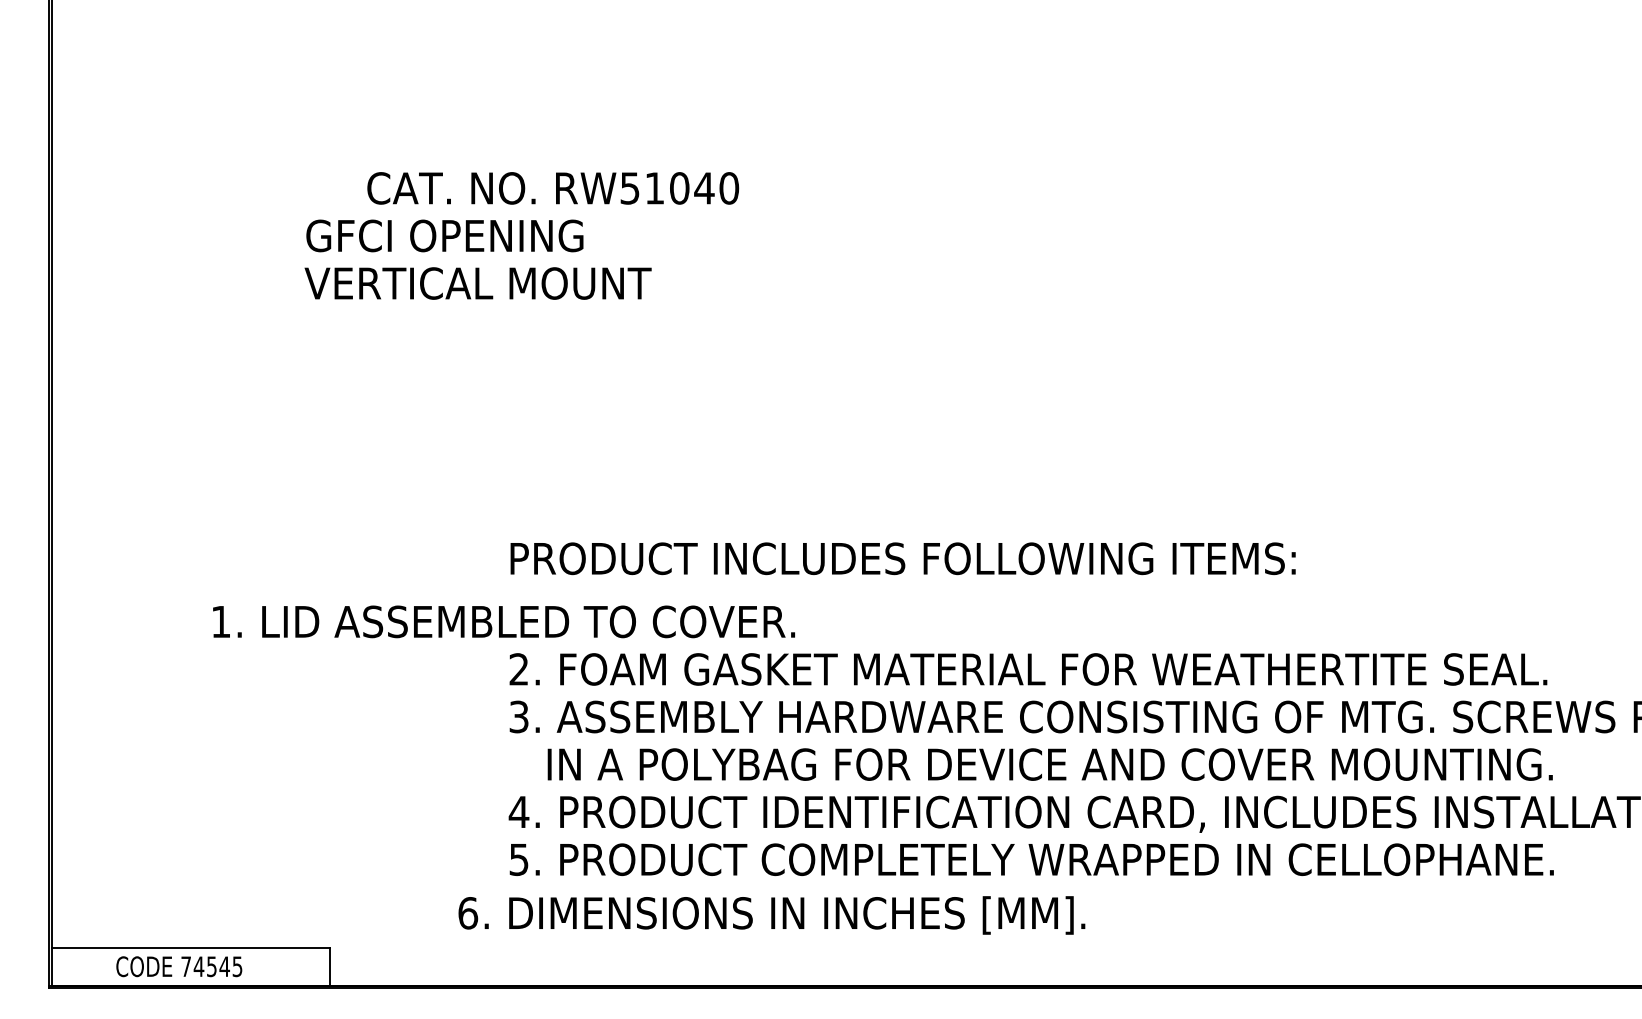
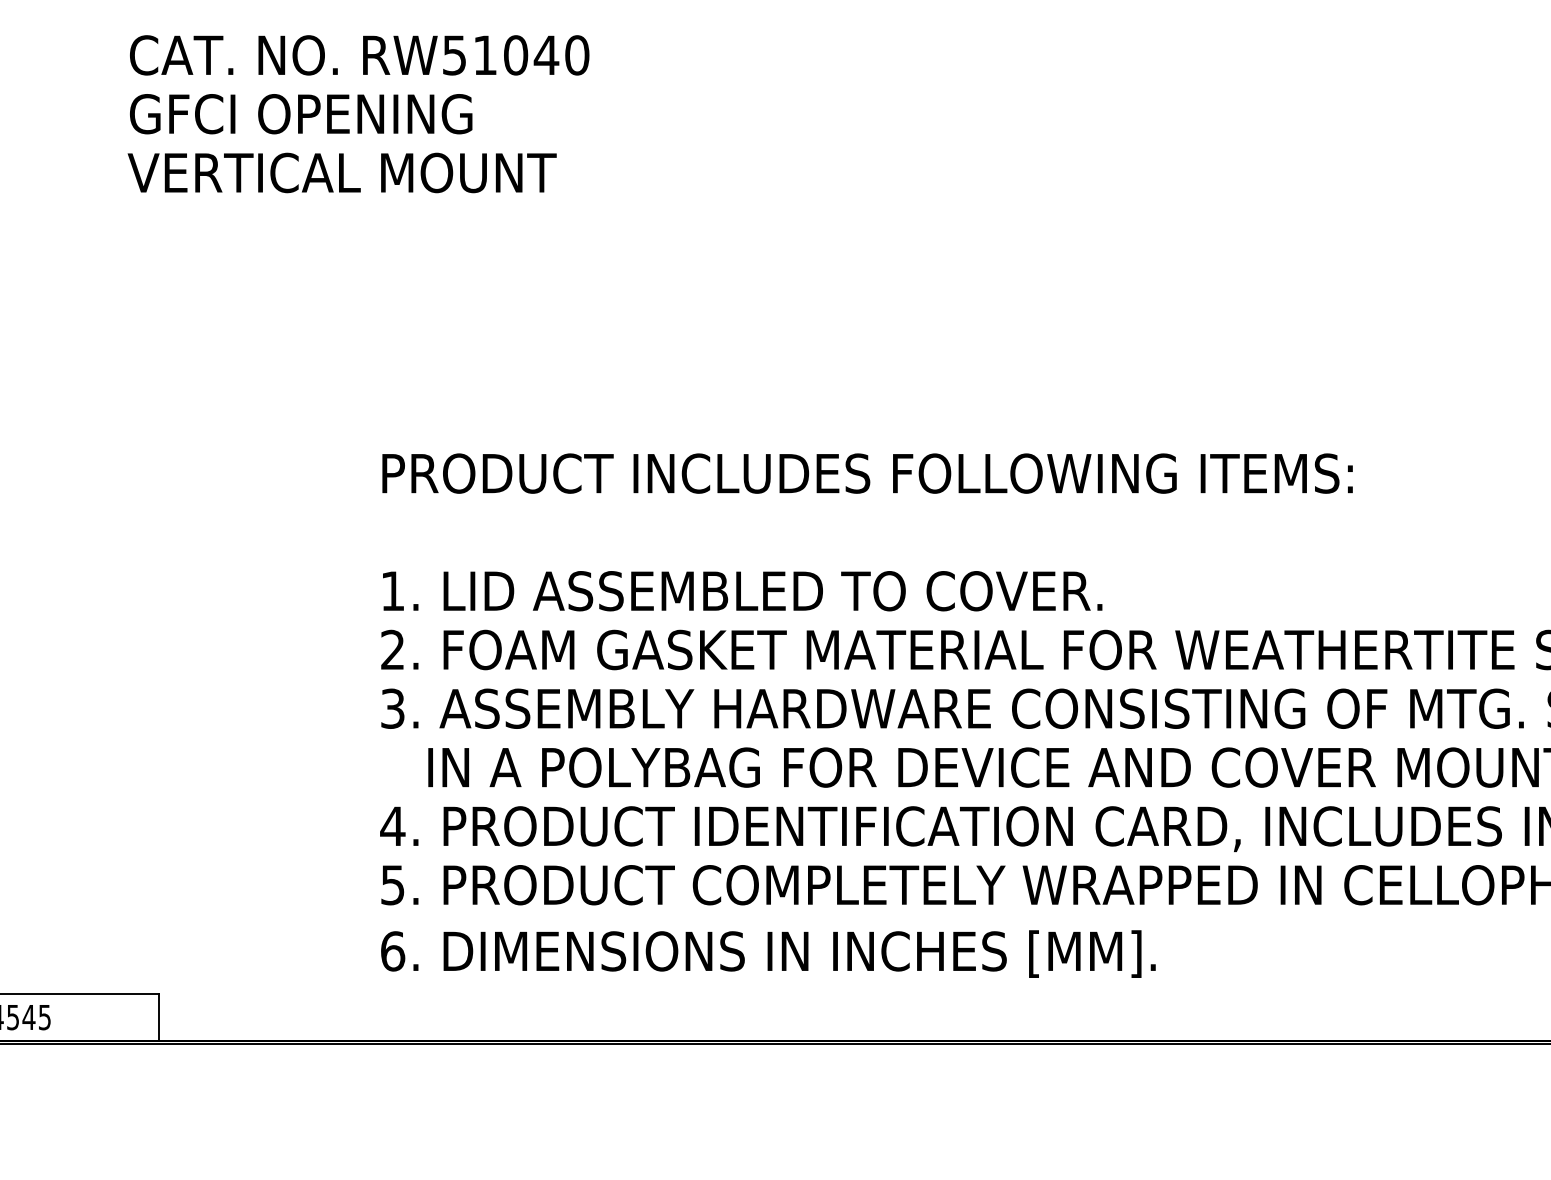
text: (553, 188) -> (359, 55), moved
text: (902, 558) -> (866, 473), moved
text: (503, 621) -> (741, 590), moved
text: (771, 915) -> (767, 954), moved

